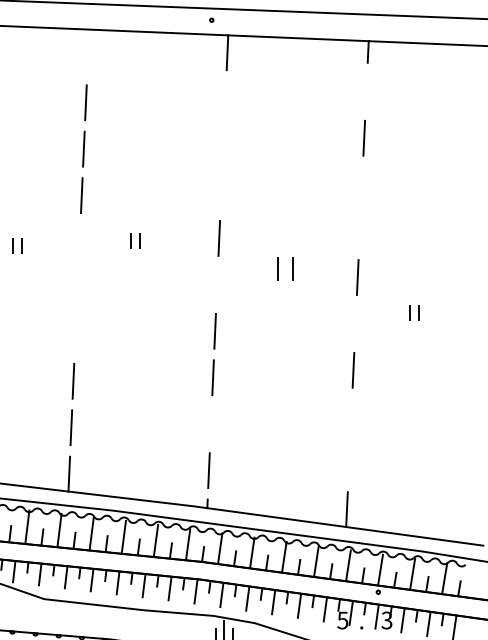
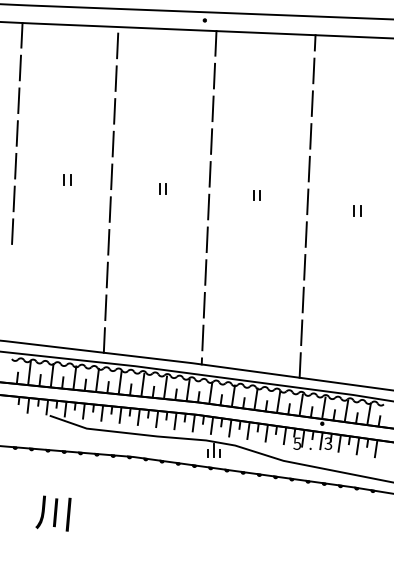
line: (87, 55) -> (117, 45), added
line: (365, 91) -> (313, 70), added
line: (225, 98) -> (214, 75), added
line: (222, 145) -> (212, 108), added
line: (361, 184) -> (310, 136), added
line: (221, 191) -> (211, 141), added
line: (358, 230) -> (308, 168), added
part: (134, 240) -> (162, 188), moved
line: (79, 241) -> (111, 176), added
part: (285, 268) -> (256, 195), size x0.62
line: (216, 284) -> (208, 206), added
line: (76, 288) -> (109, 209), added
part: (414, 312) -> (357, 210), moved
line: (354, 323) -> (305, 234), added
line: (75, 335) -> (108, 242), added
line: (350, 416) -> (302, 299), added
line: (209, 423) -> (203, 304), added
line: (348, 462) -> (301, 332), added

